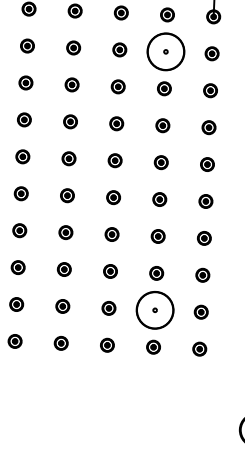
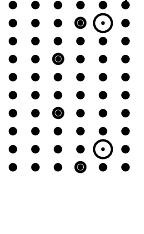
part: (119, 50) -> (80, 23), size x1.6
part: (69, 122) -> (57, 59), size x1.6
part: (64, 233) -> (57, 113), size x1.6
part: (107, 345) -> (80, 167), size x1.6

